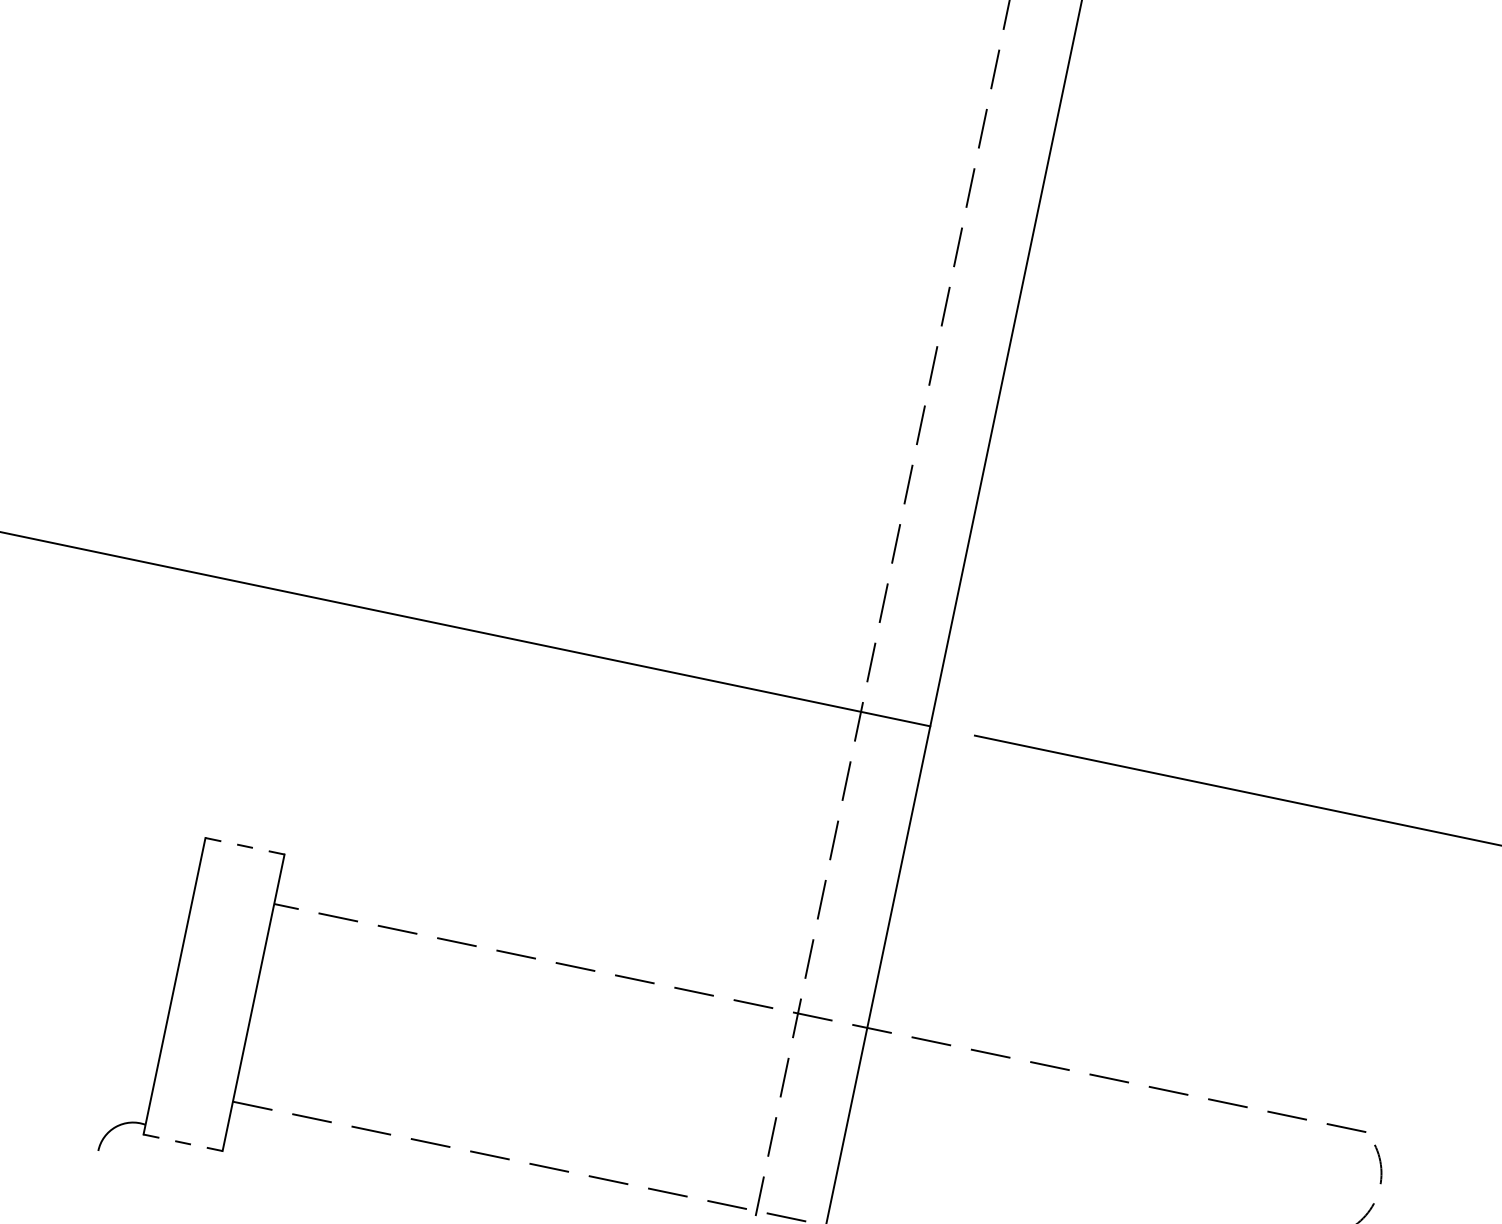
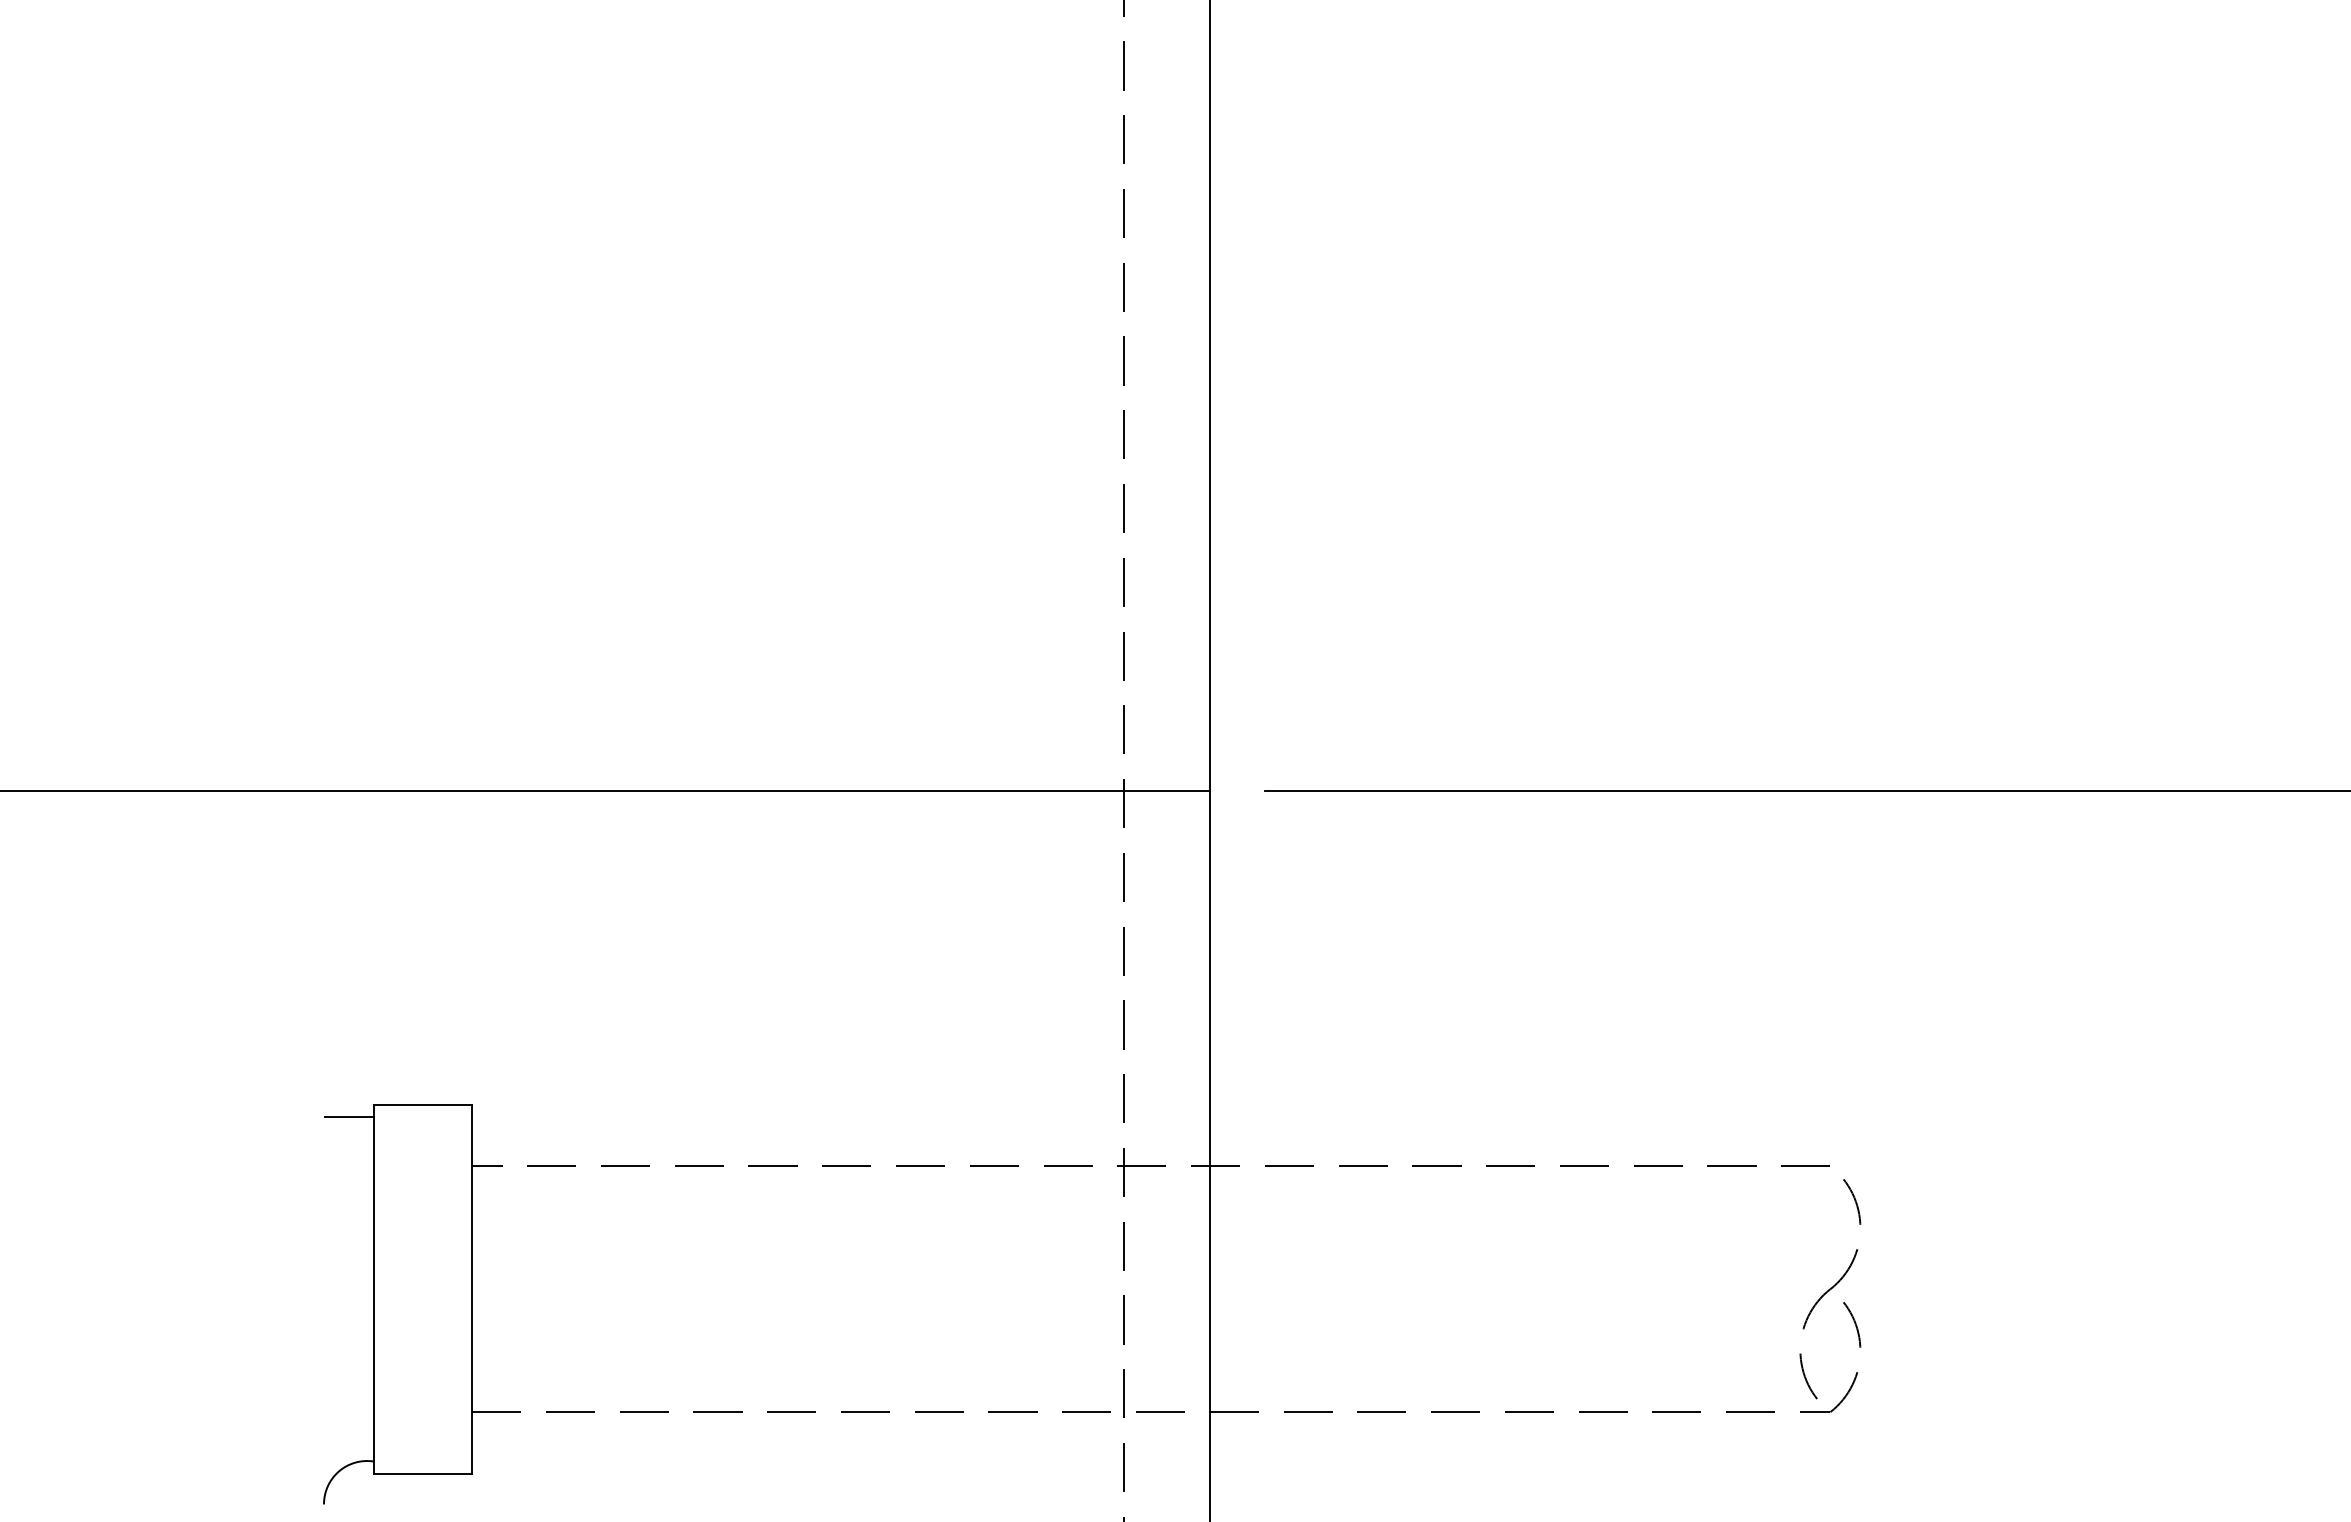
line: (183, 843) -> (348, 1117), added
line: (244, 845) -> (422, 1104), dashed -> solid
line: (182, 1142) -> (422, 1473), dashed -> solid

